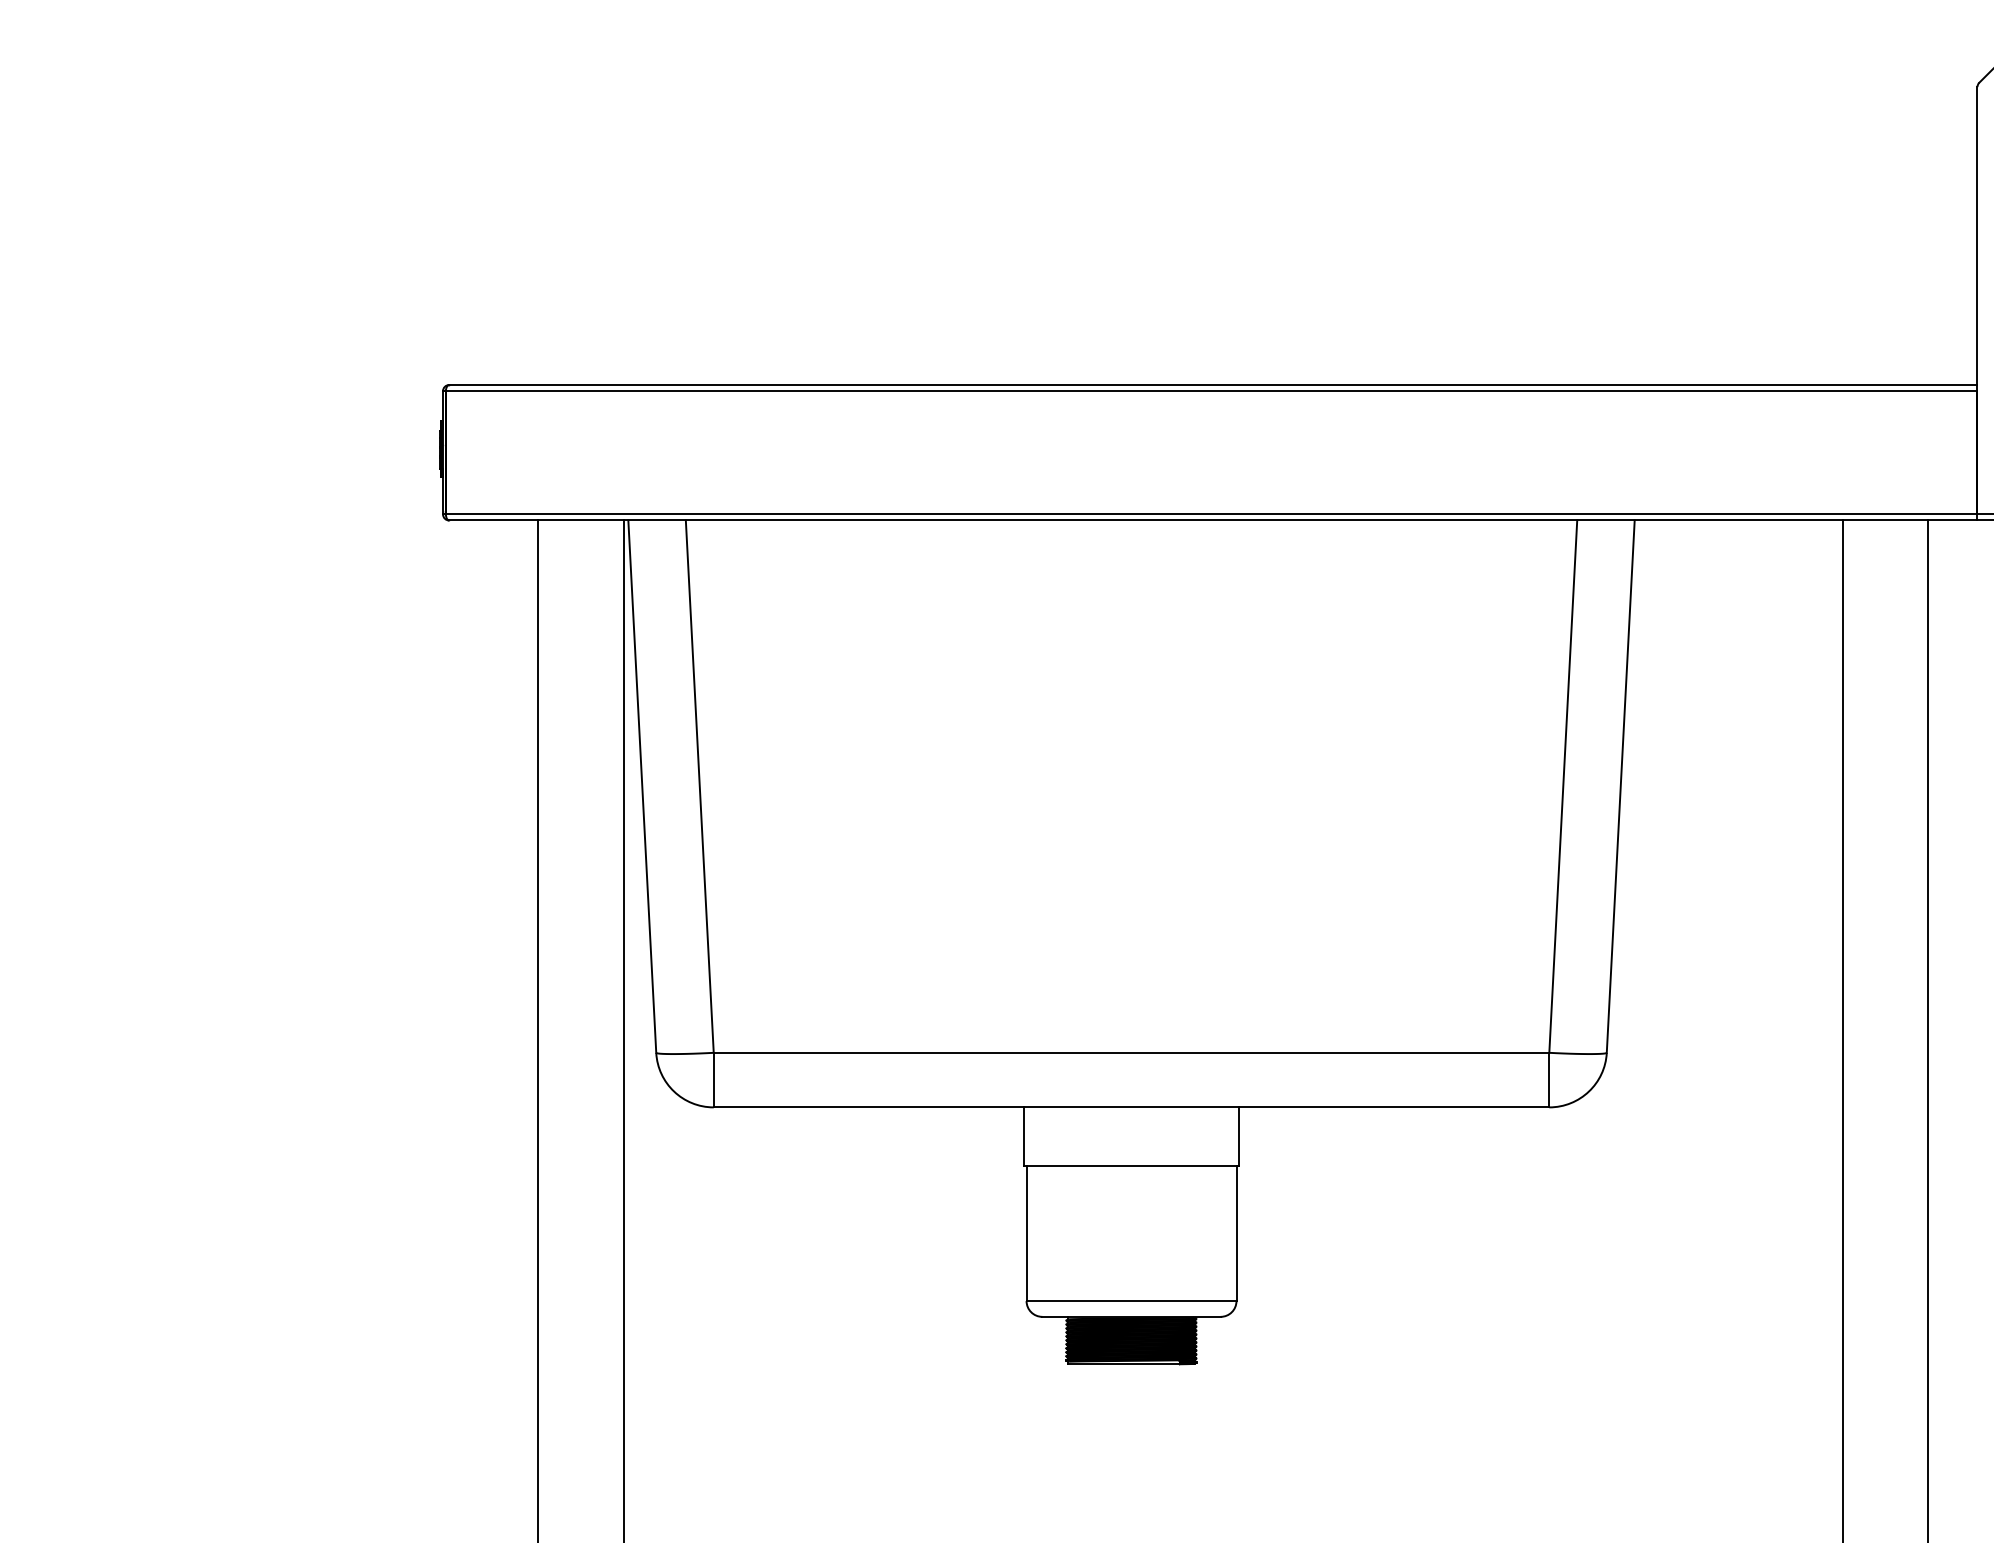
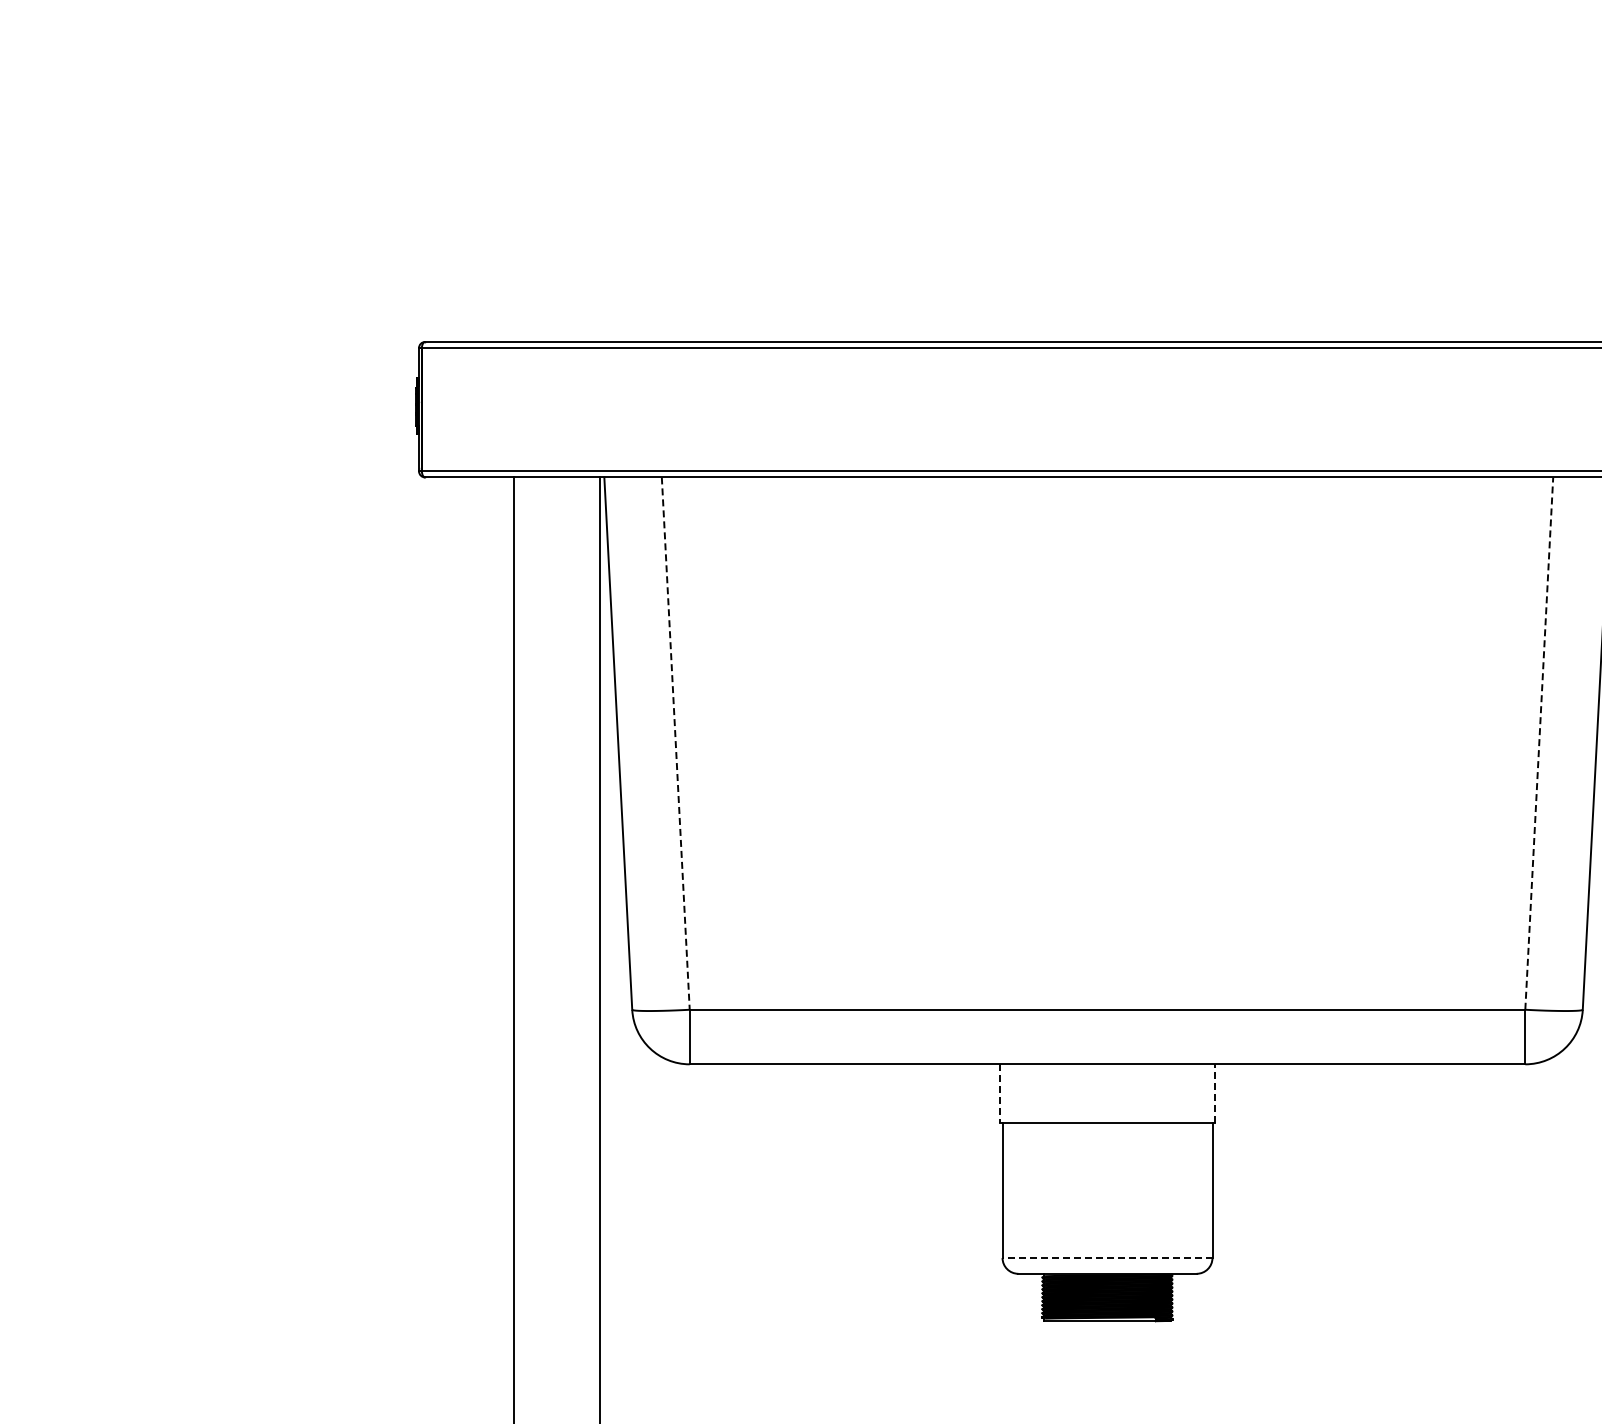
line: (699, 786) -> (675, 743), solid -> dashed
line: (1563, 786) -> (1539, 743), solid -> dashed
line: (1238, 1136) -> (1214, 1093), solid -> dashed
line: (1024, 1137) -> (1000, 1094), solid -> dashed
line: (1131, 1301) -> (1107, 1258), solid -> dashed

